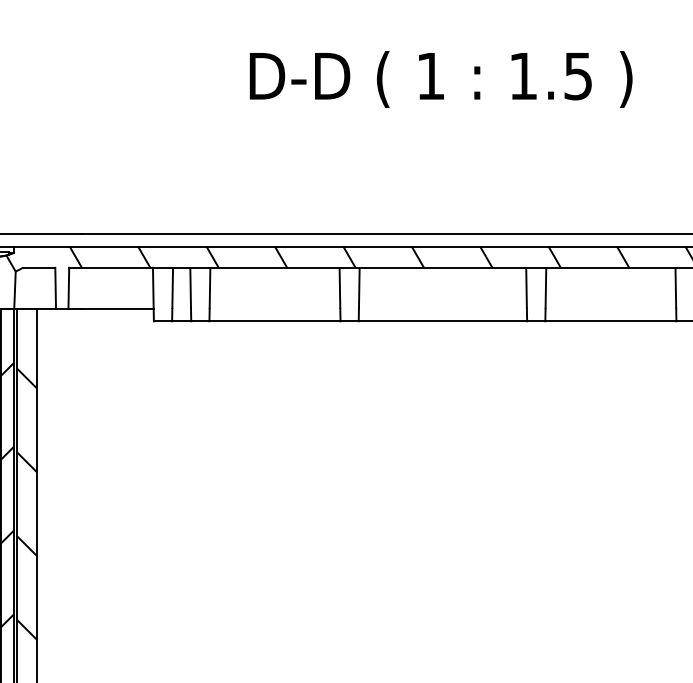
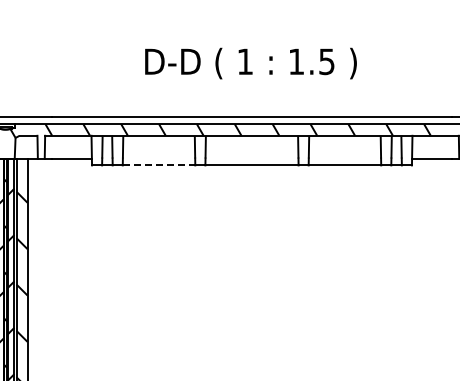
text: (440, 79) -> (250, 63), moved
line: (275, 321) -> (159, 165), solid -> dashed

